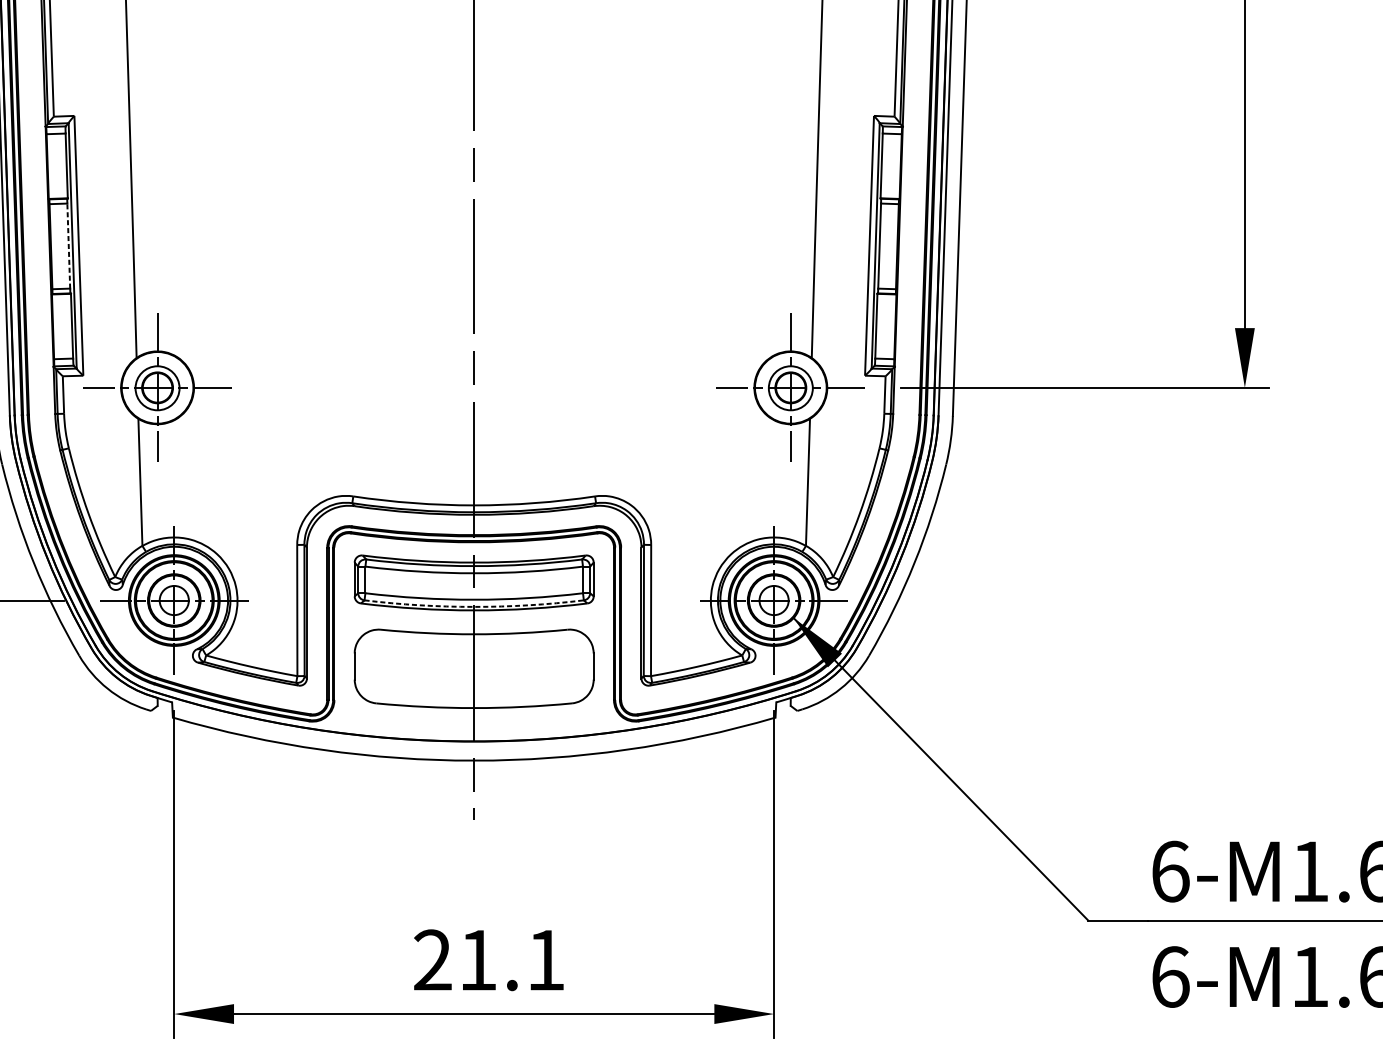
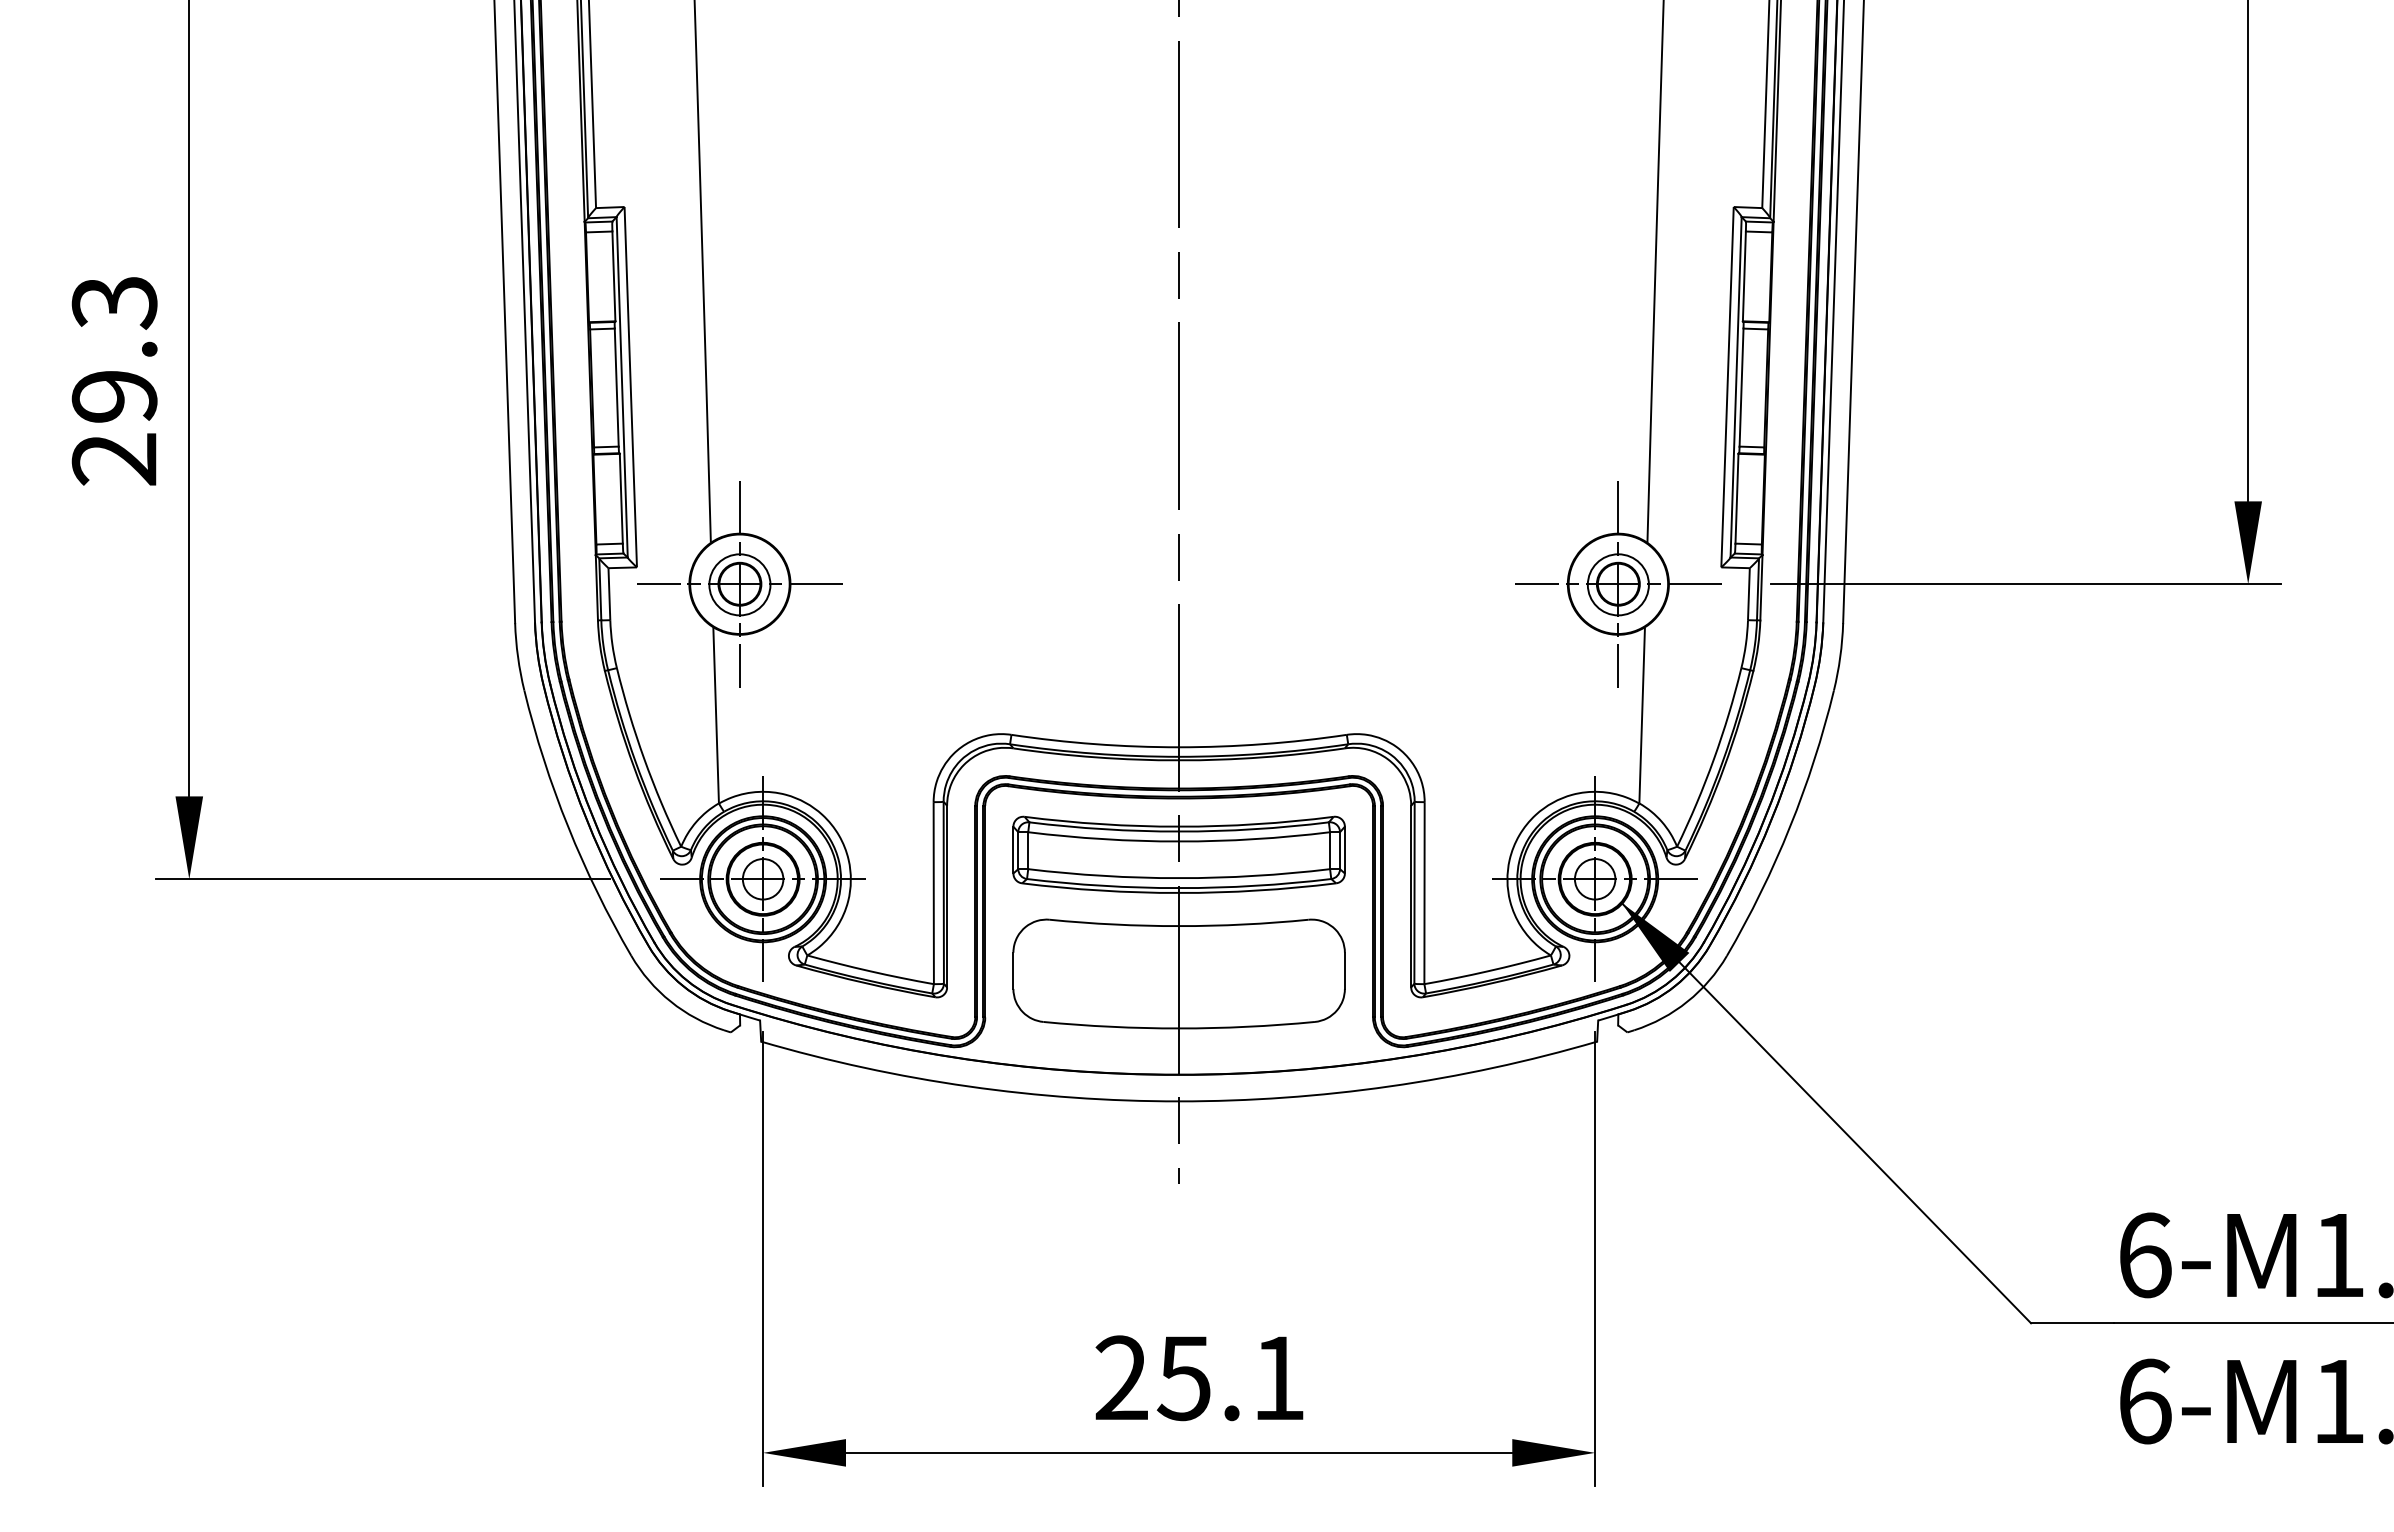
line: (68, 246) -> (616, 387), dashed -> solid
arc: (474, 607) -> (1179, 888), dashed -> solid
text: (477, 960) -> (1183, 1378), 21.1 -> 25.1

